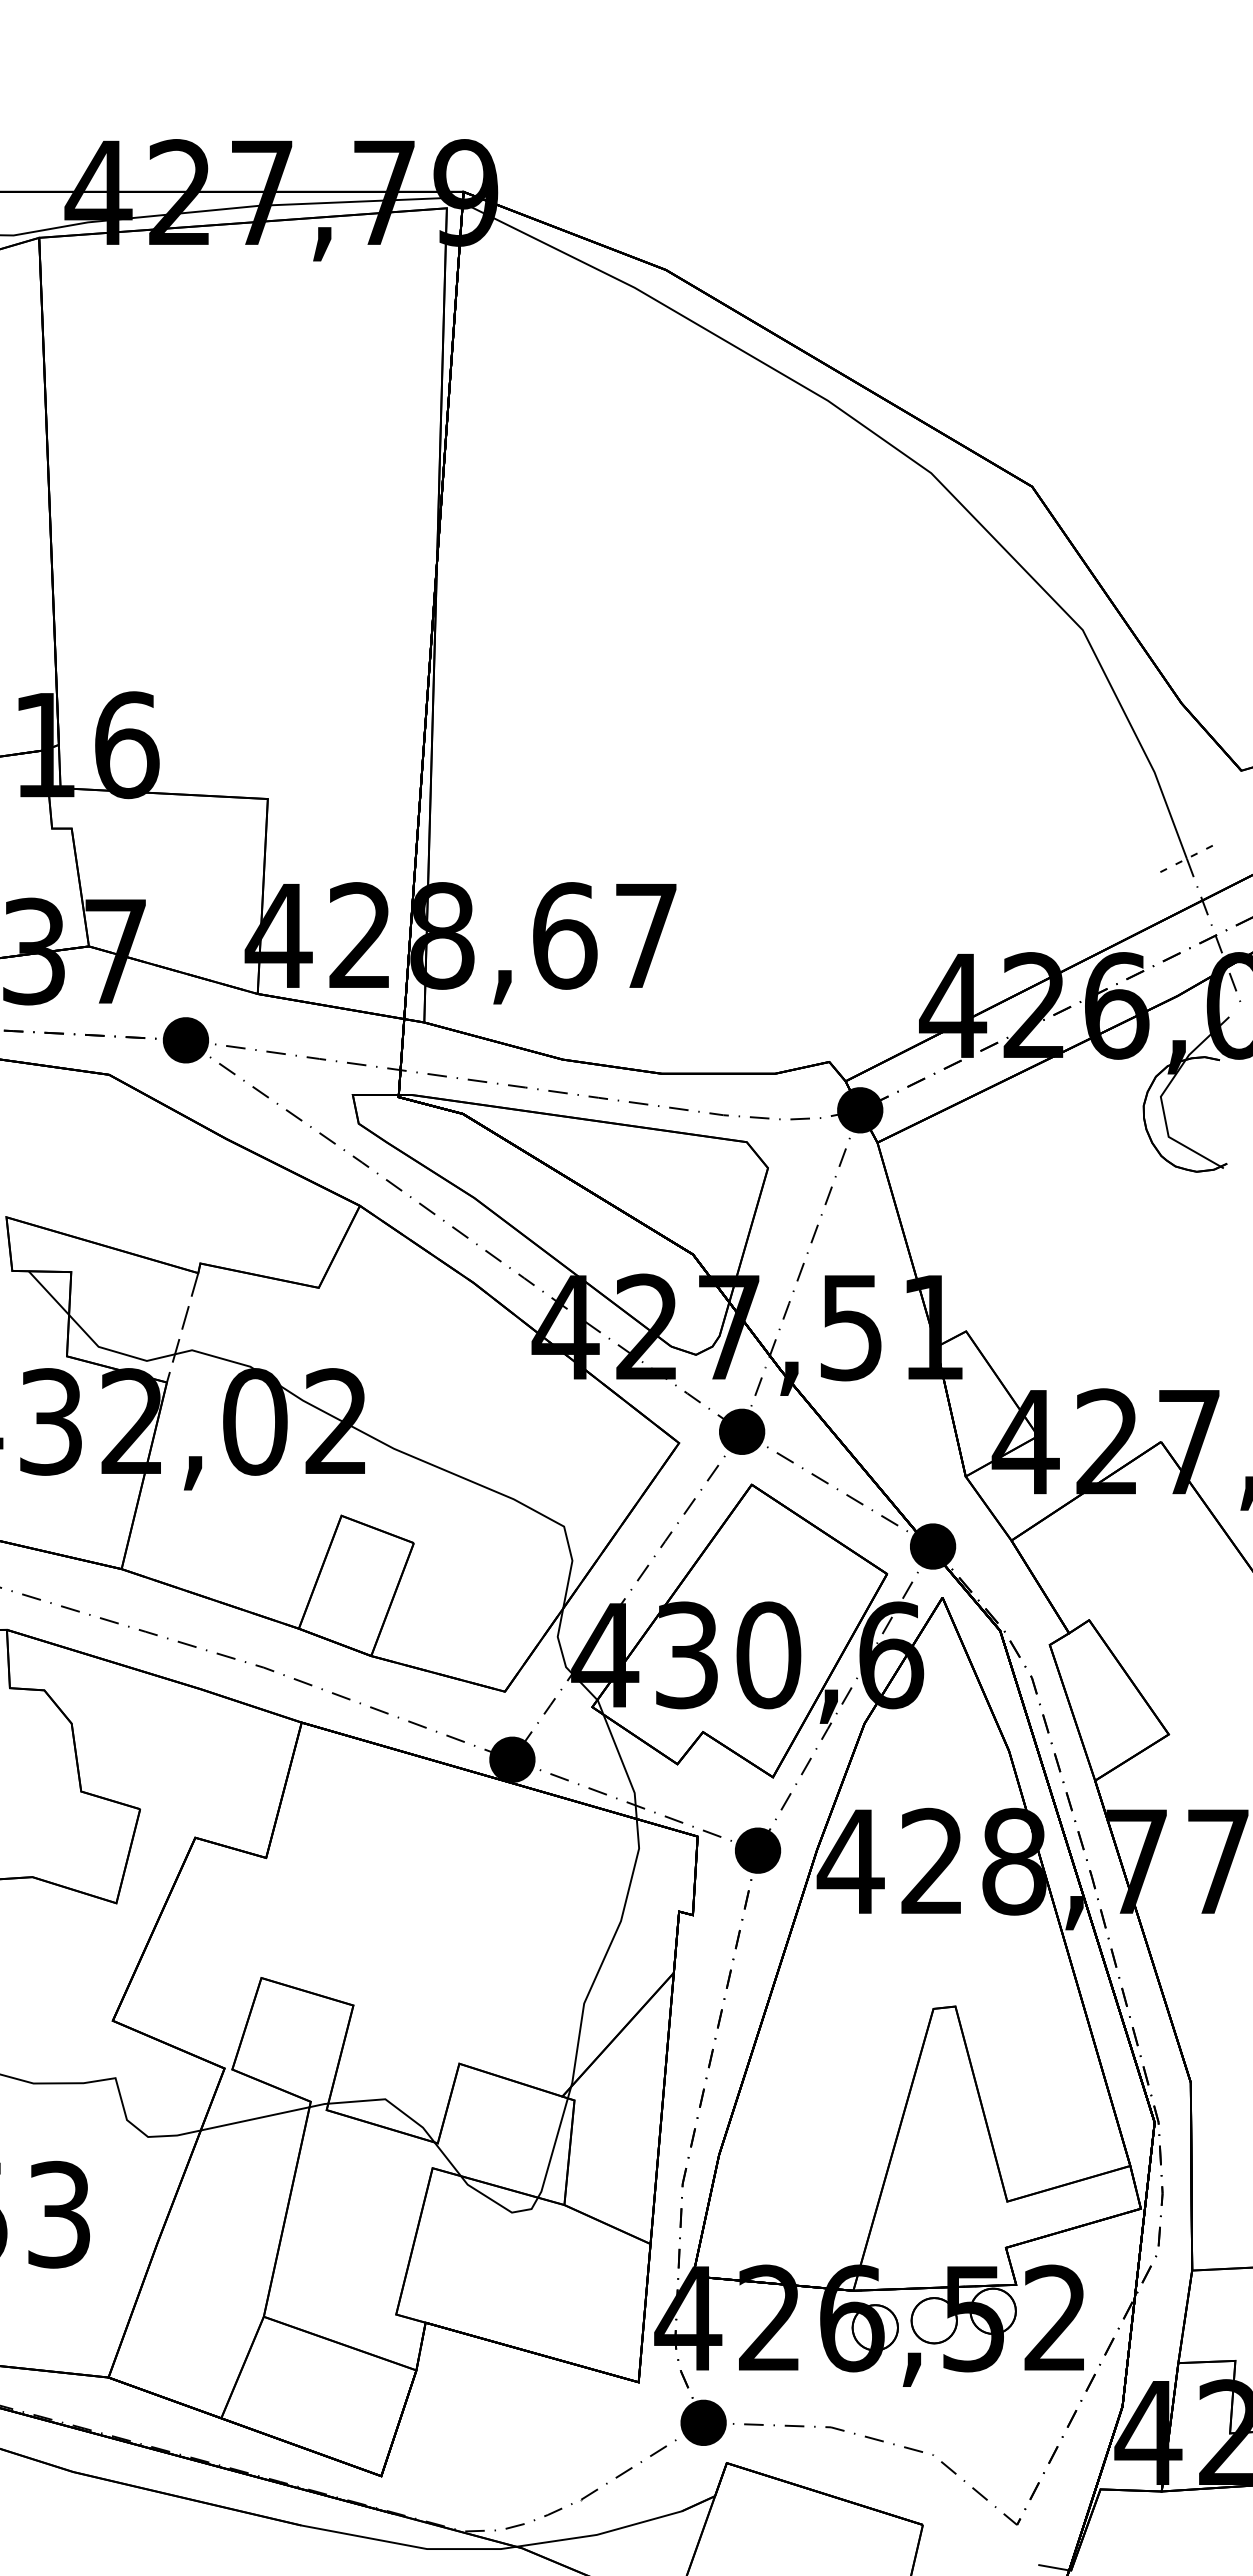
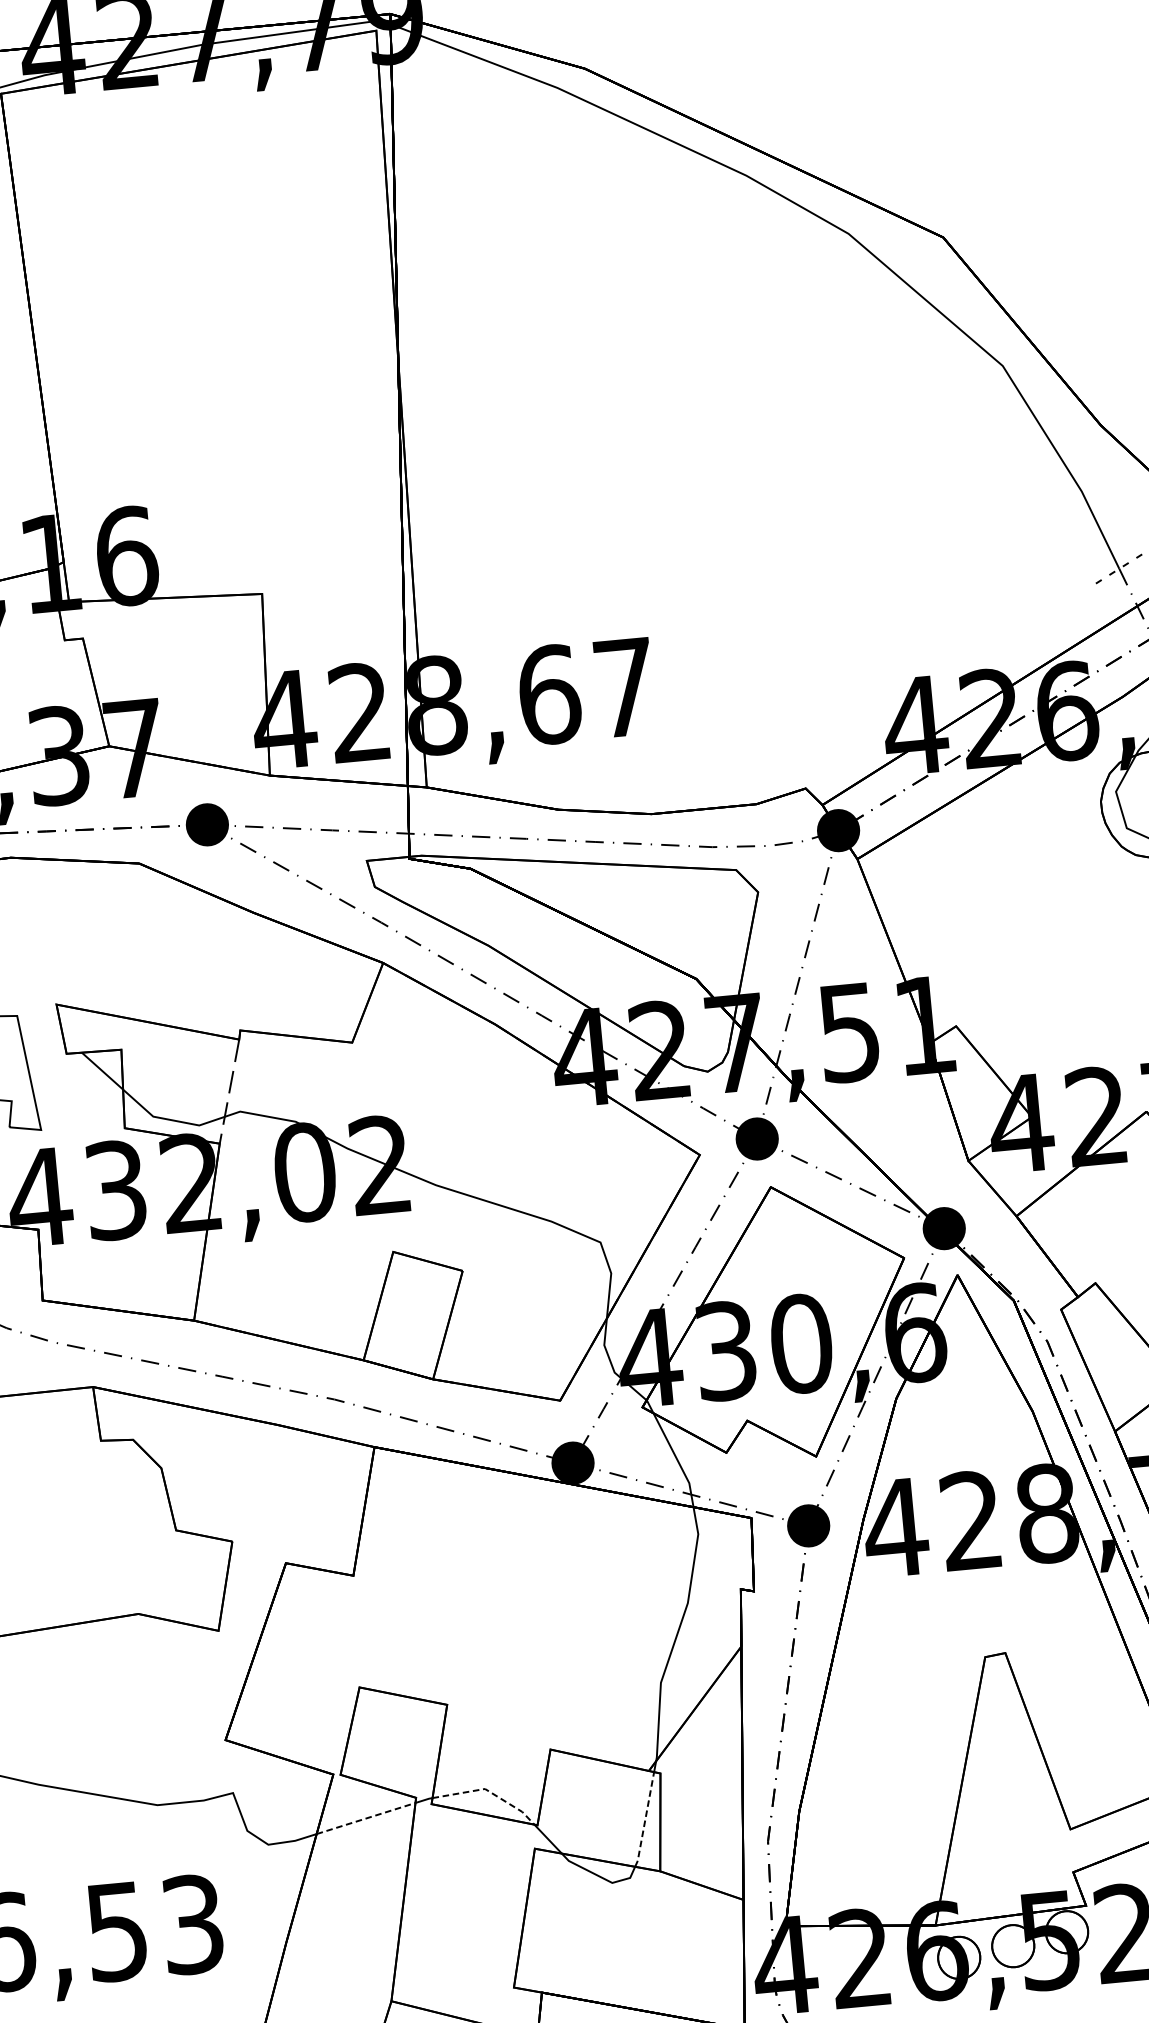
line: (389, 2102) -> (489, 1791), solid -> dashed
line: (255, 2118) -> (366, 1818), solid -> dashed
line: (553, 2148) -> (645, 1819), solid -> dashed

